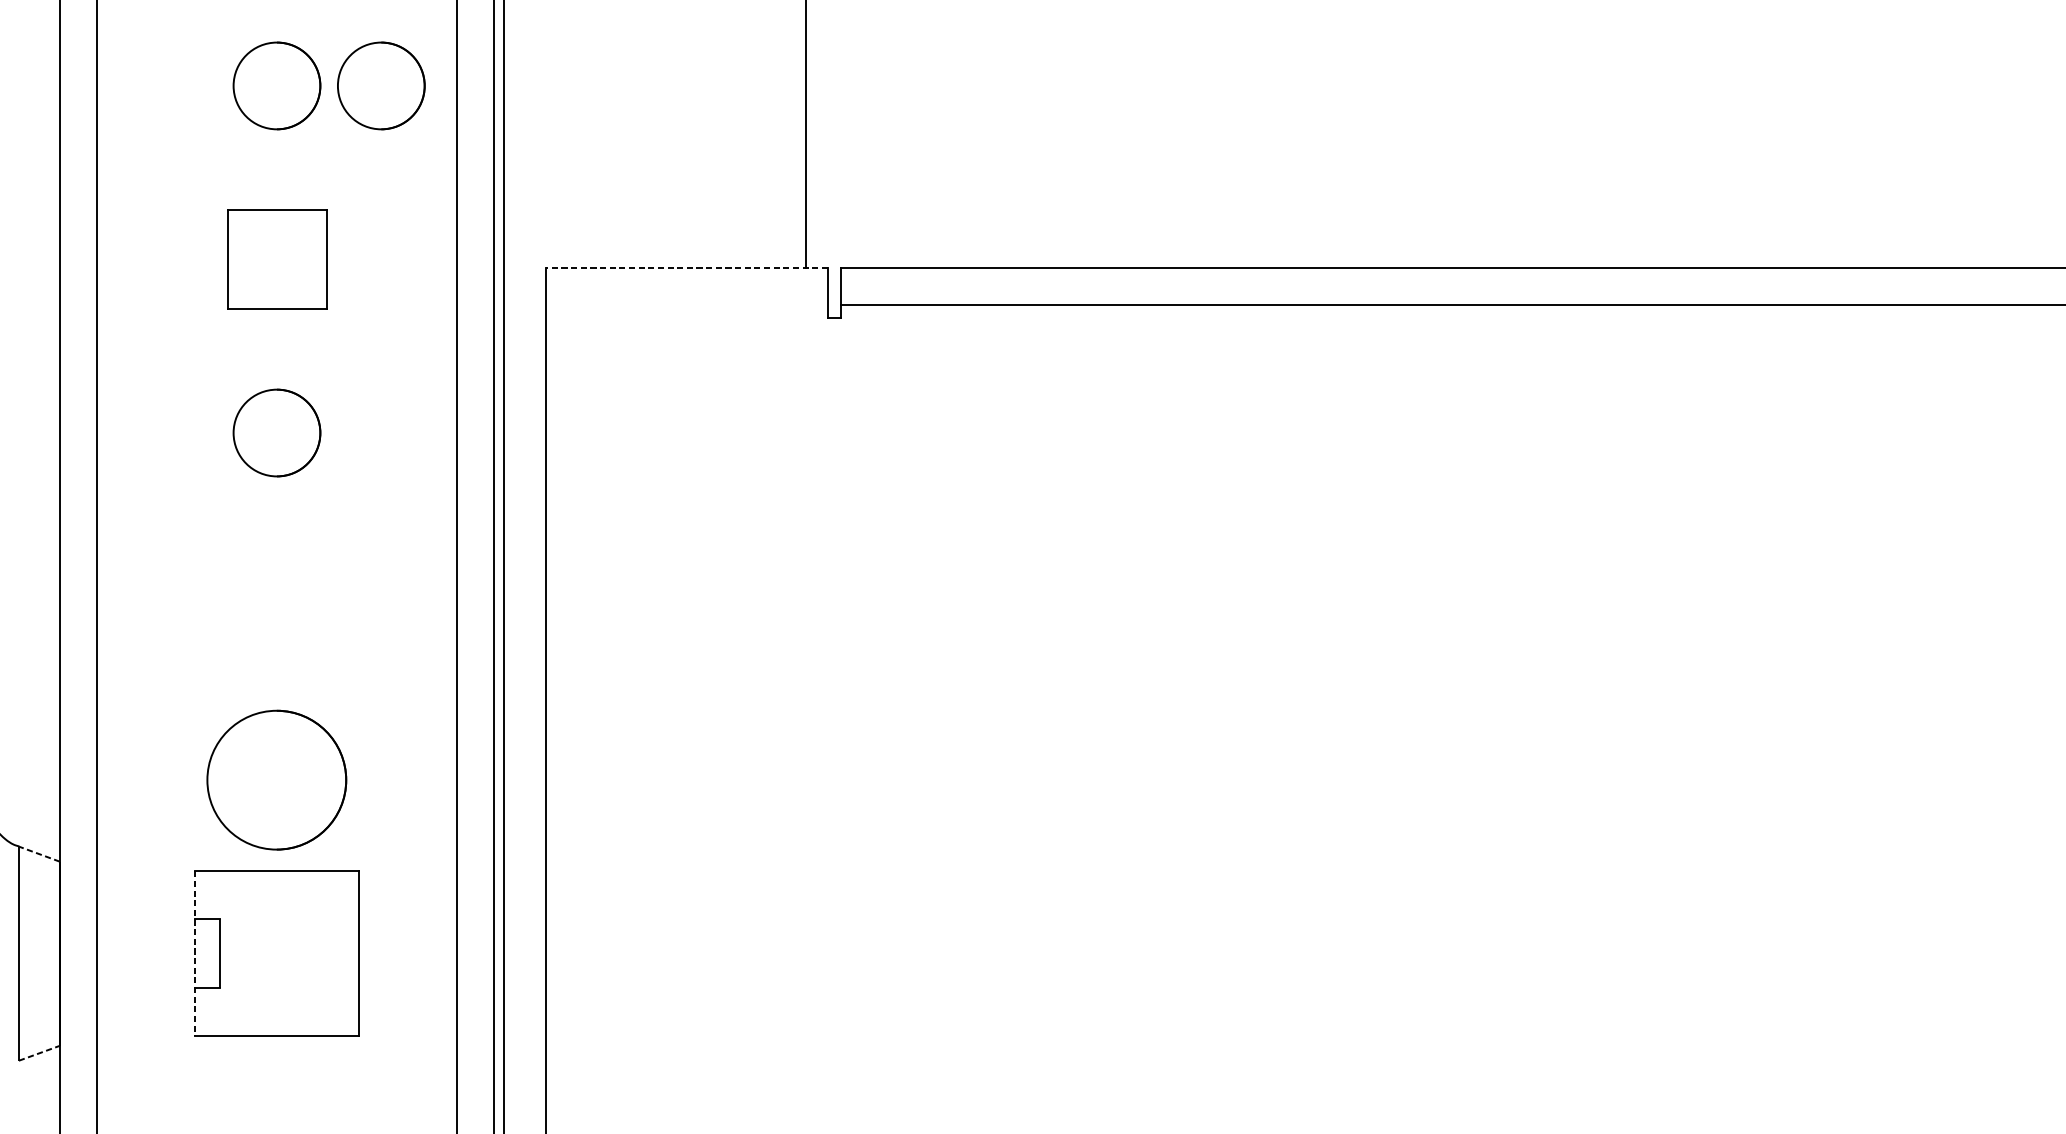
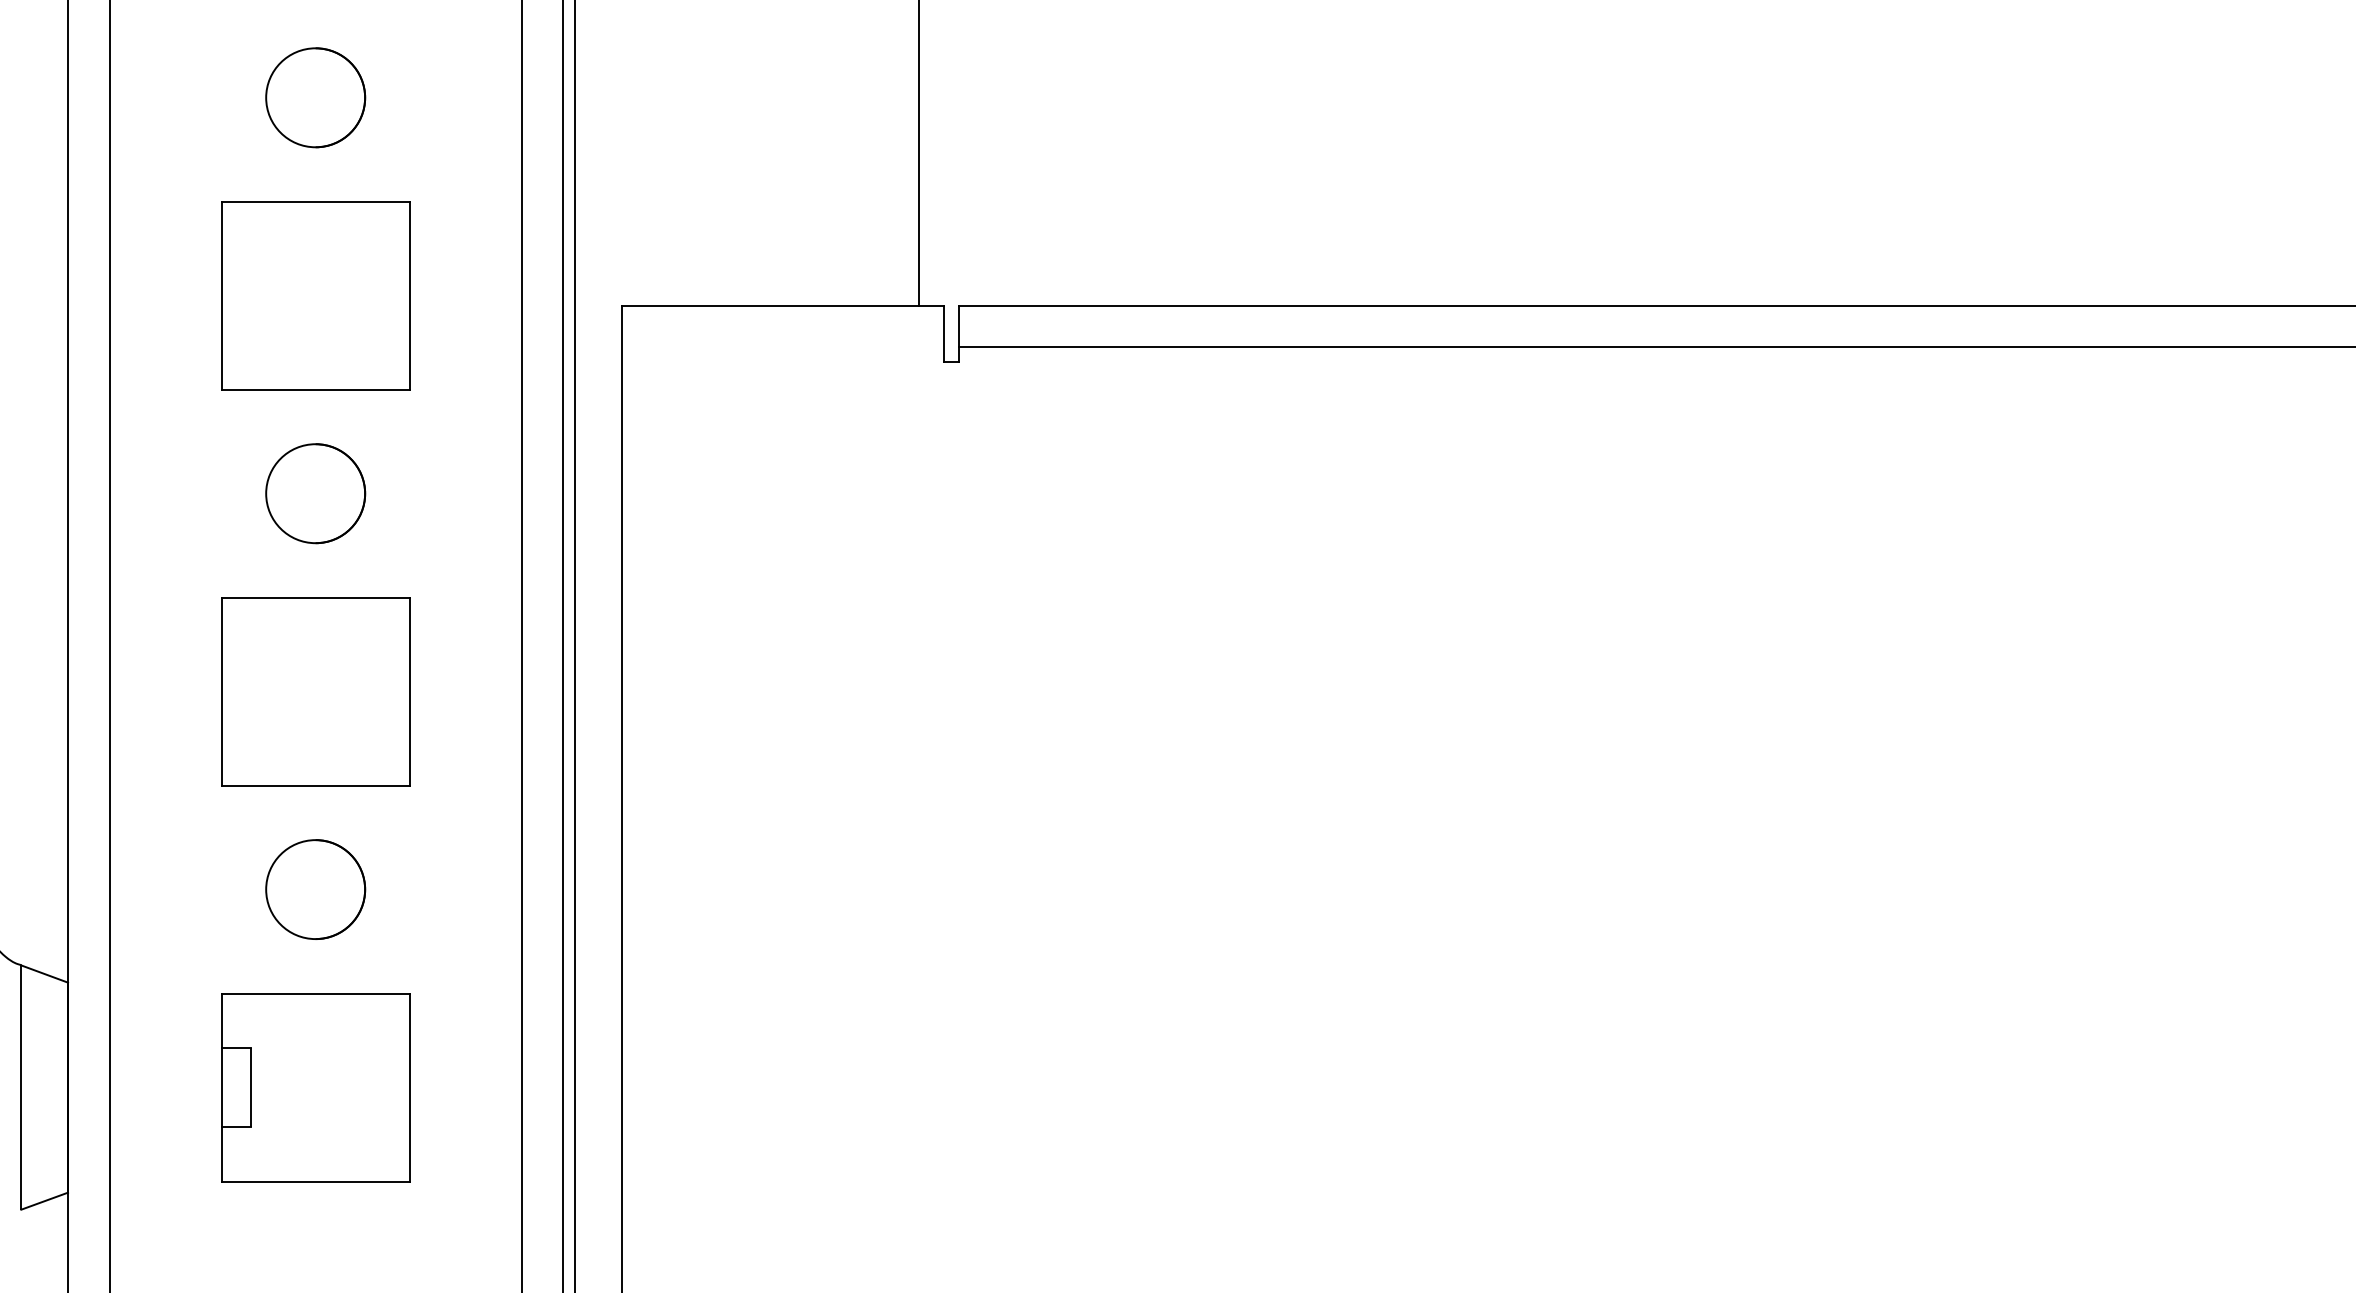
part: (381, 85) -> (434, 97), removed
part: (276, 259) -> (315, 295), size x1.67
line: (687, 268) -> (783, 305), dashed -> solid
part: (276, 606) -> (315, 691), added
part: (276, 780) -> (315, 889), size x0.62
line: (39, 854) -> (44, 974), dashed -> solid
line: (194, 954) -> (221, 1088), dashed -> solid
line: (39, 1053) -> (44, 1201), dashed -> solid

